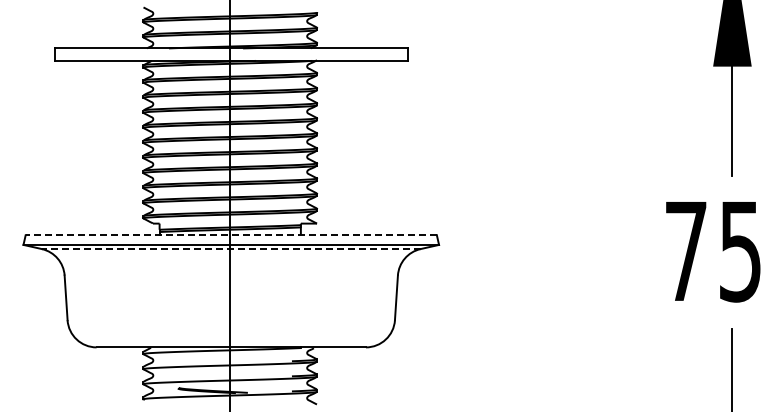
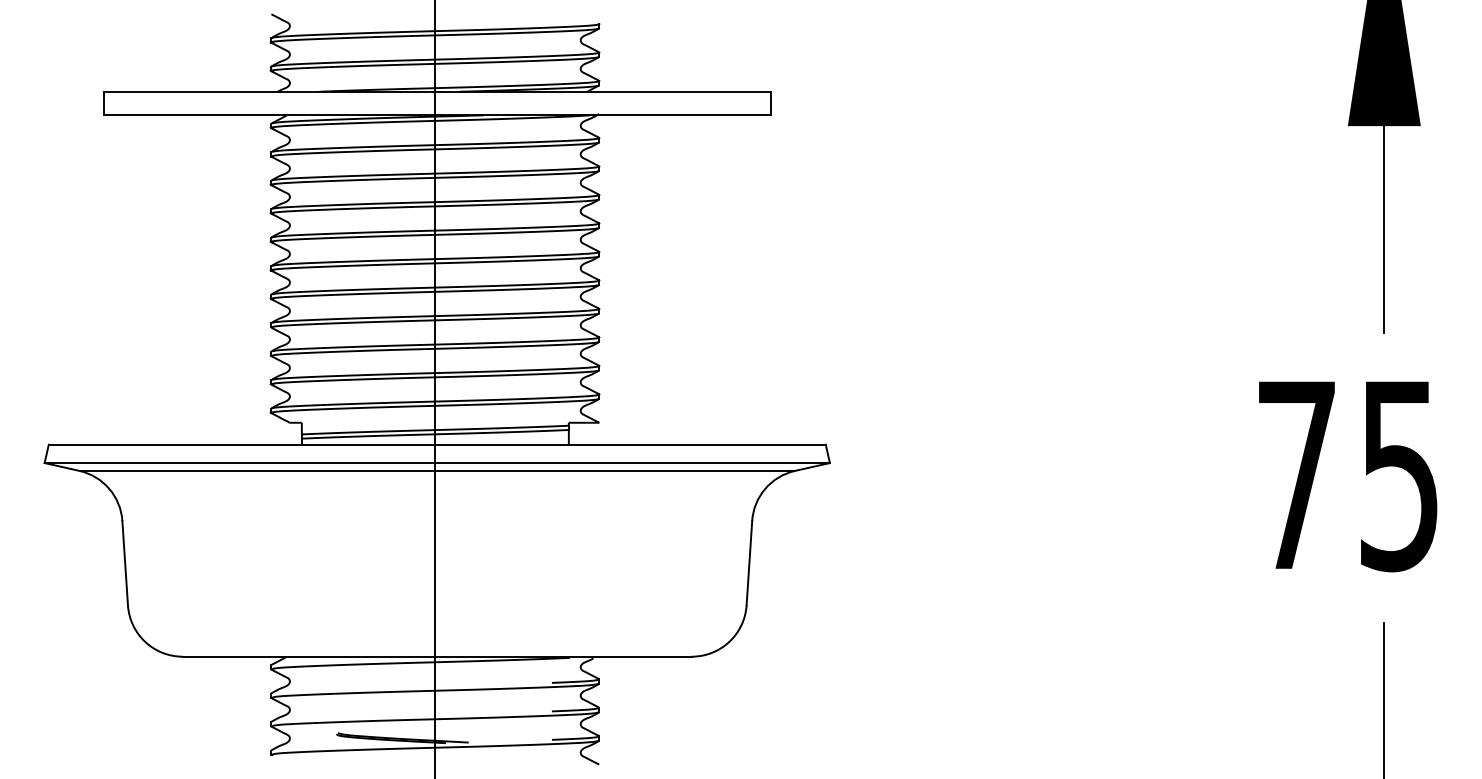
line: (231, 235) -> (437, 445), dashed -> solid
line: (230, 249) -> (435, 471), dashed -> solid

